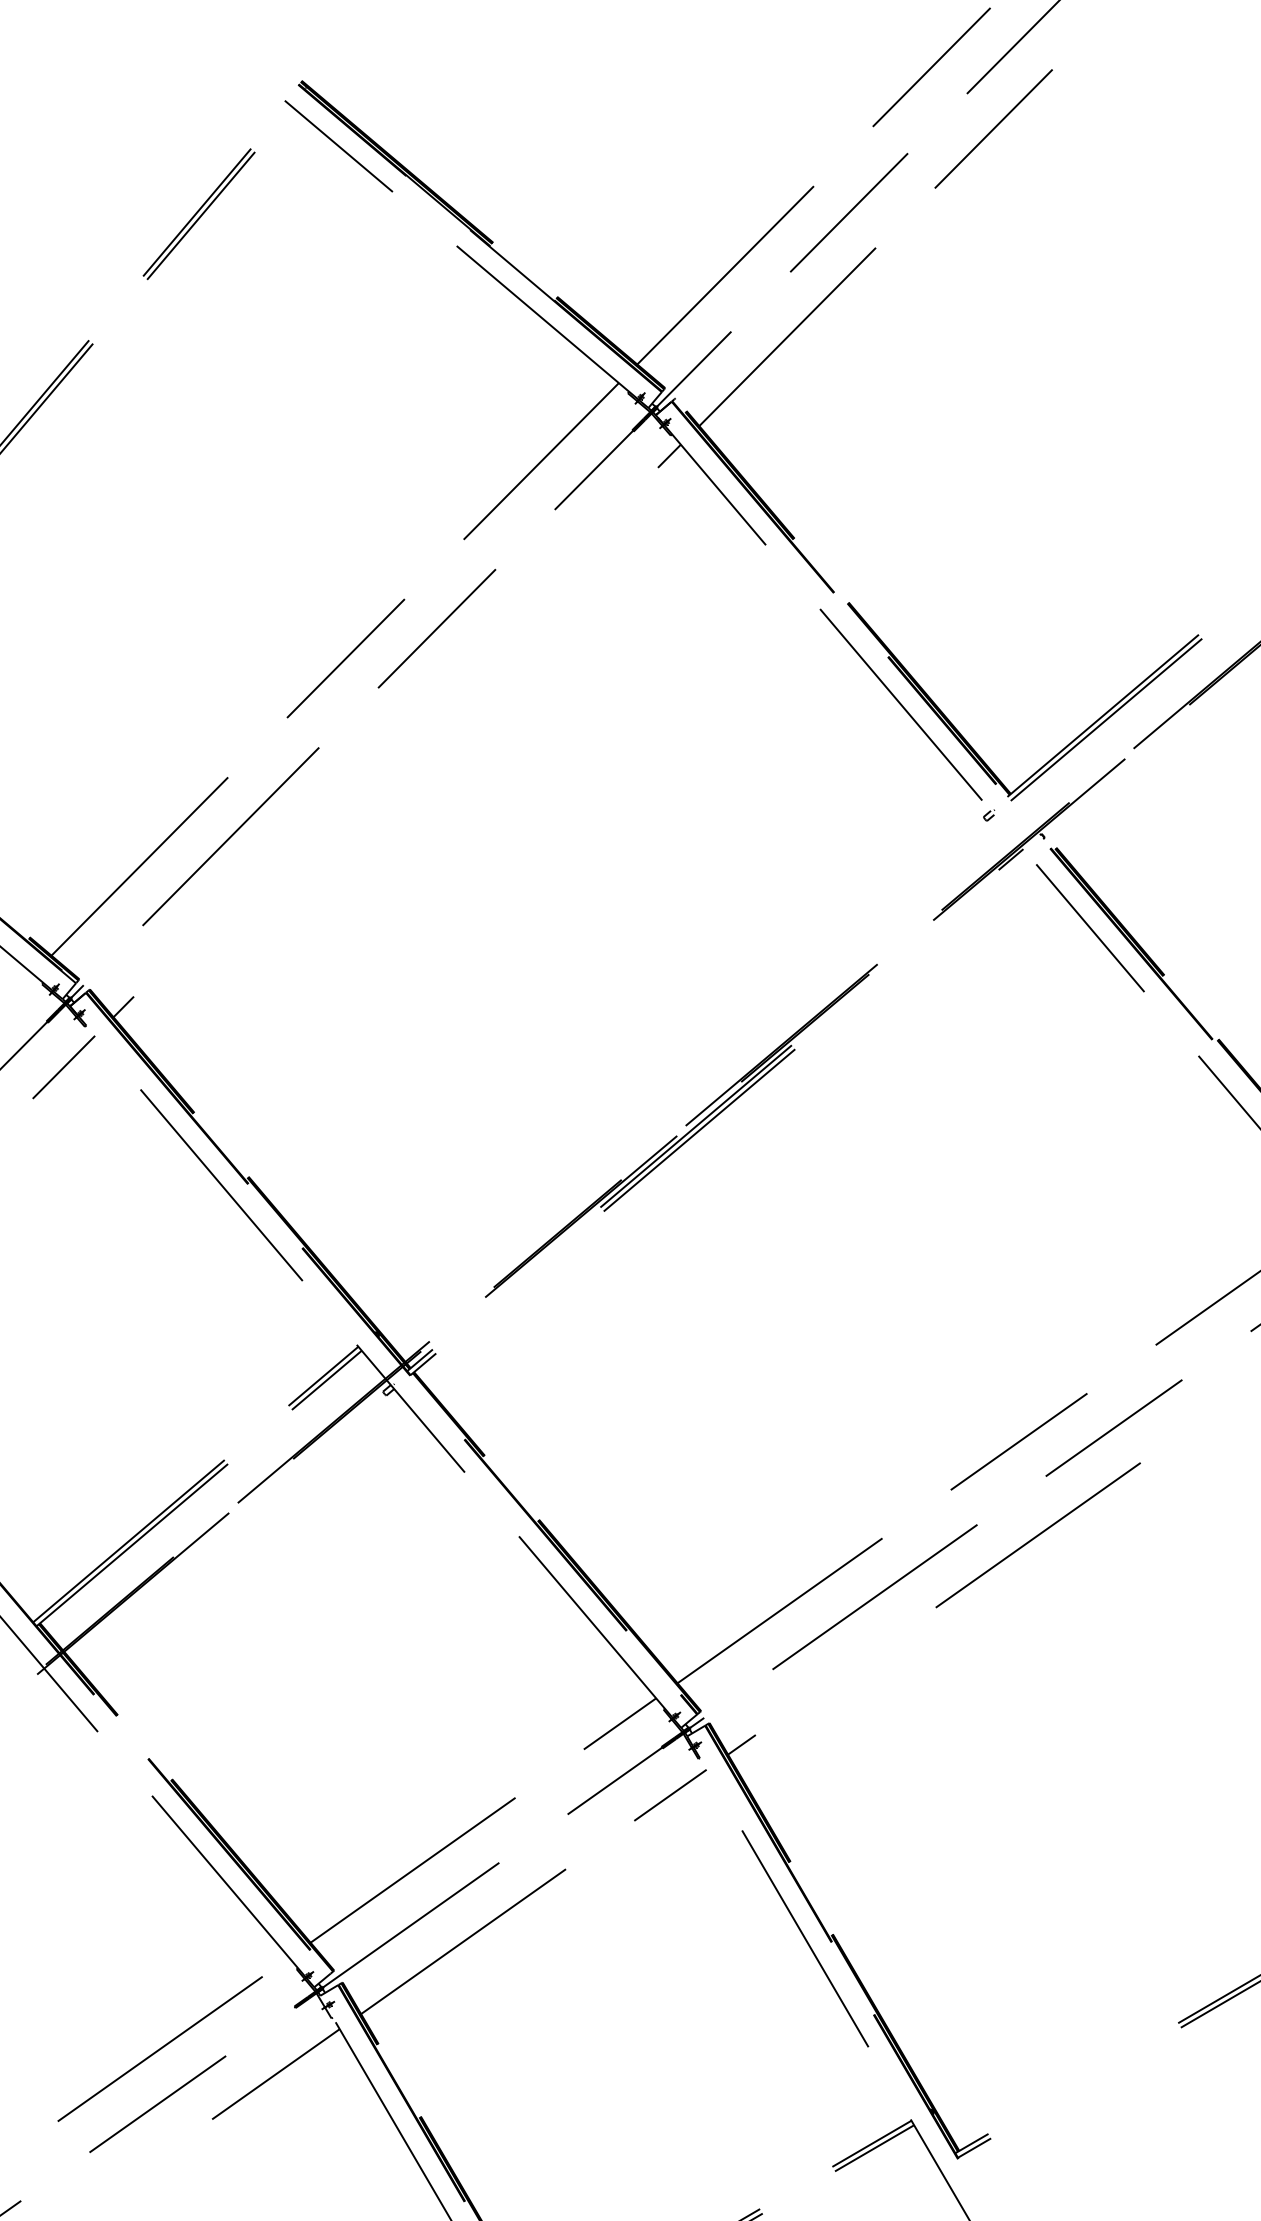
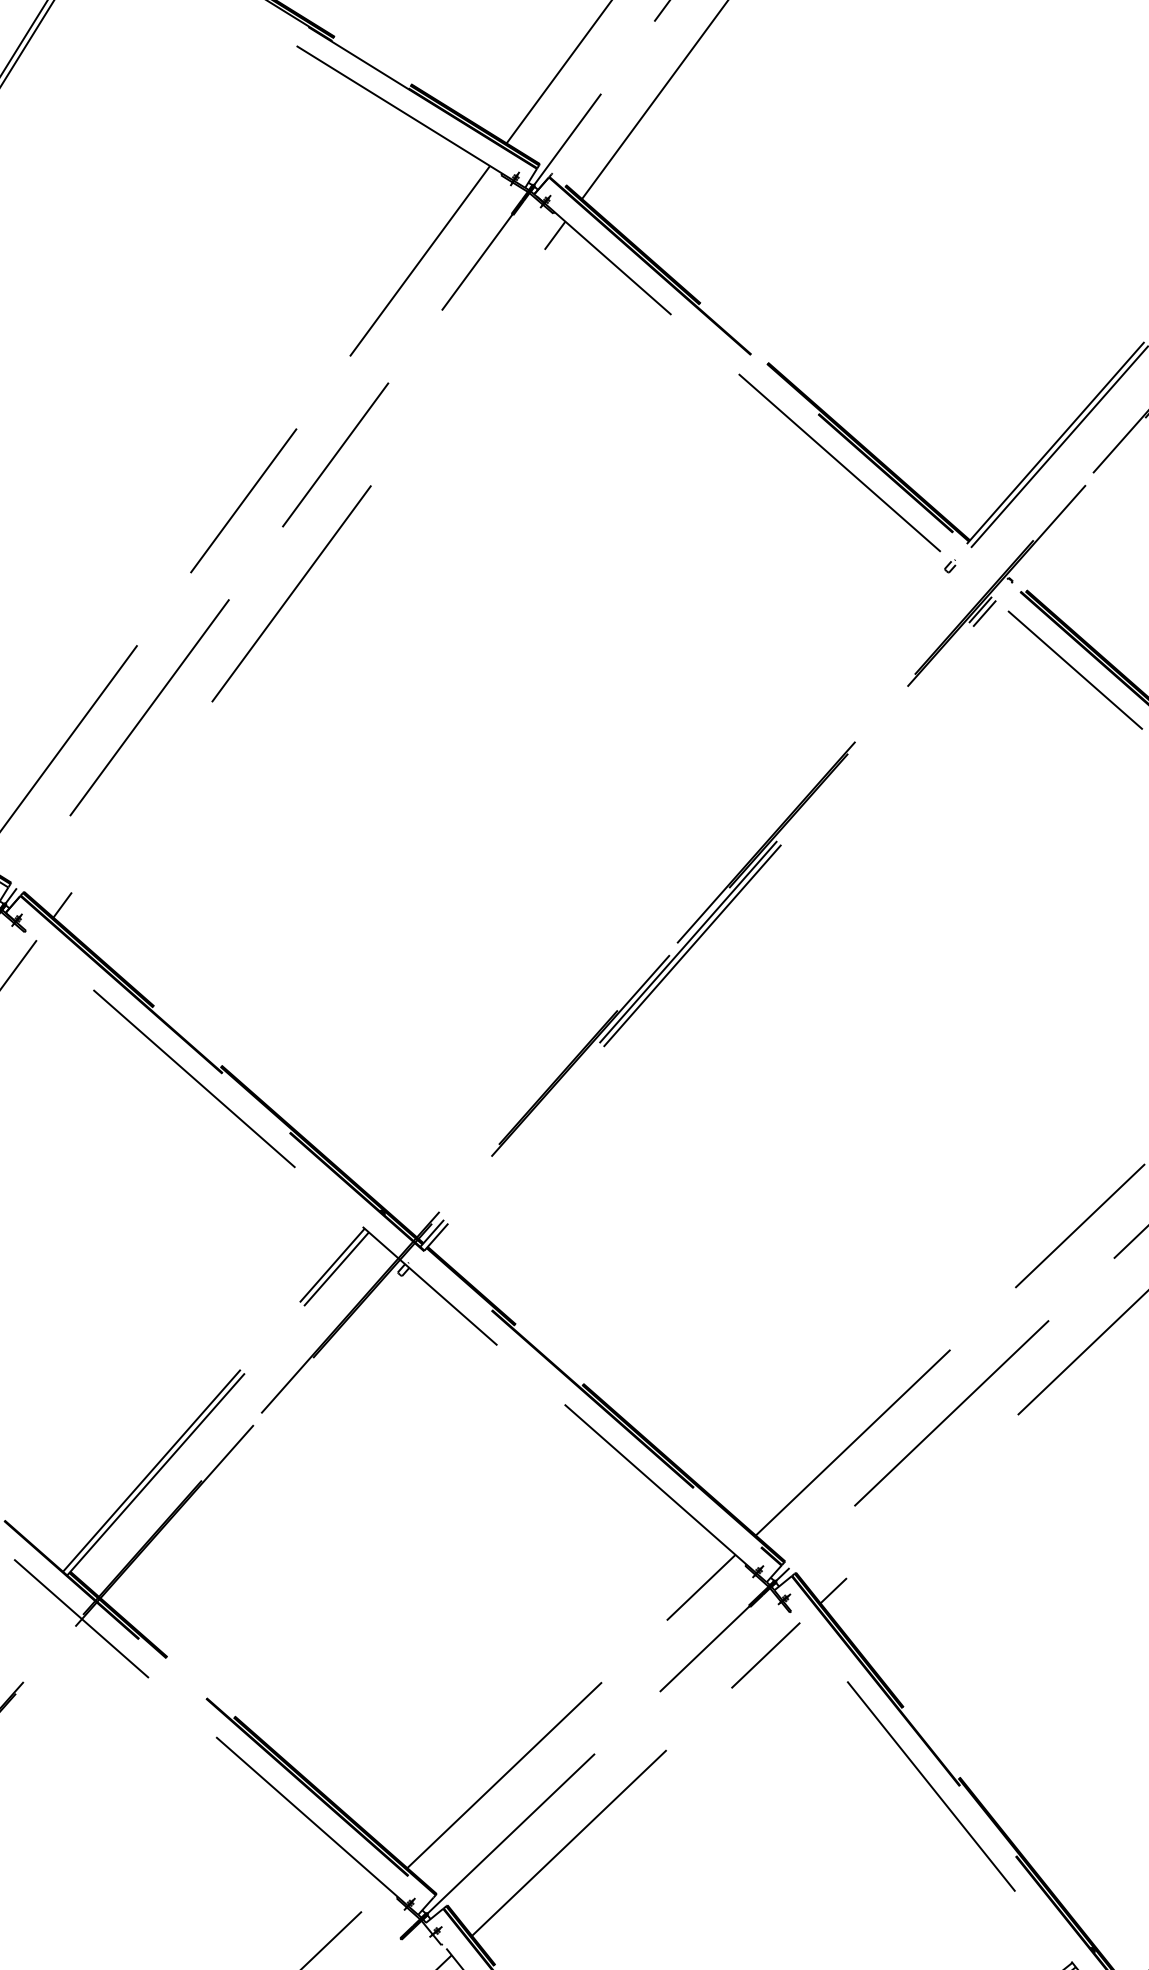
line: (377, 750) -> (291, 593), added
line: (1014, 863) -> (984, 613), added

